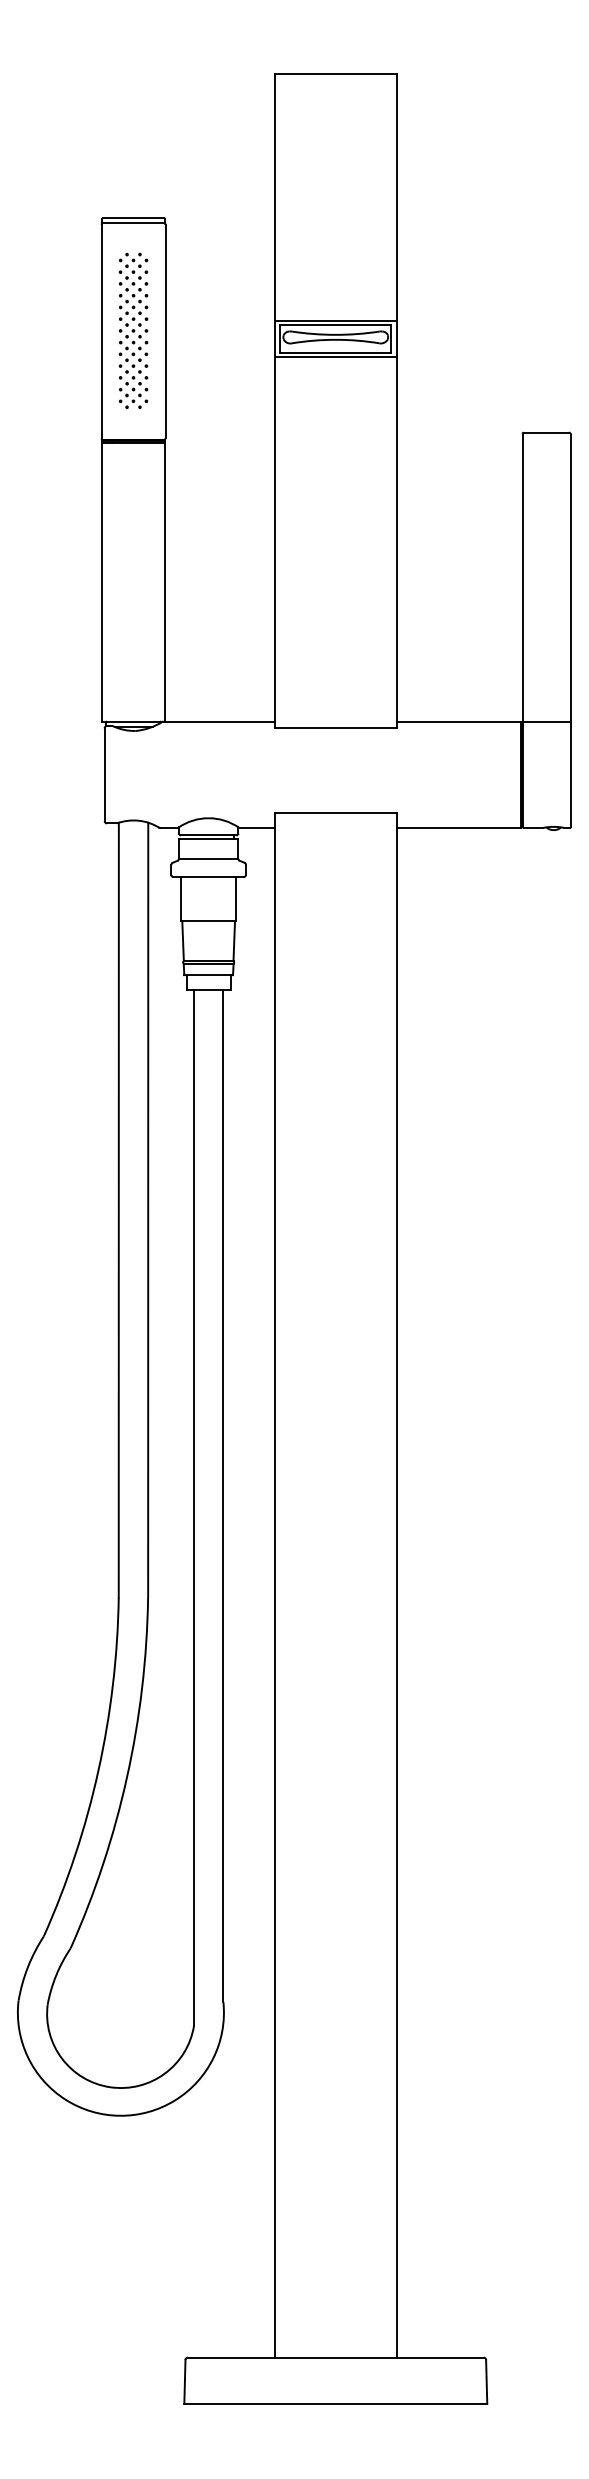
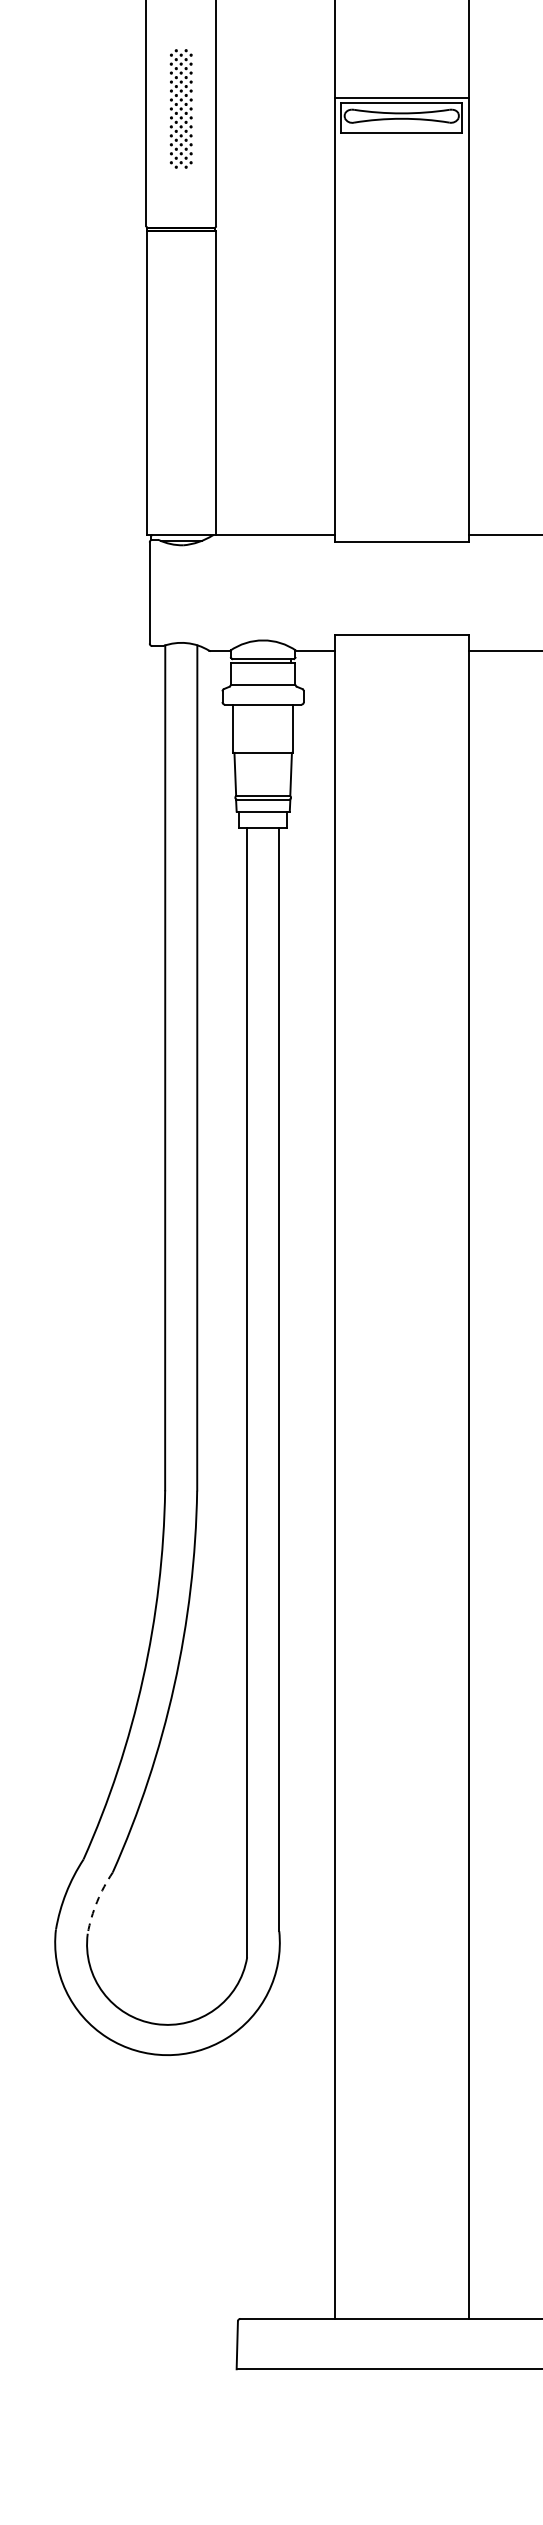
part: (133, 330) -> (181, 108), size x0.7
line: (335, 356) -> (401, 137), removed
arc: (56, 1975) -> (97, 1902), solid -> dashed

